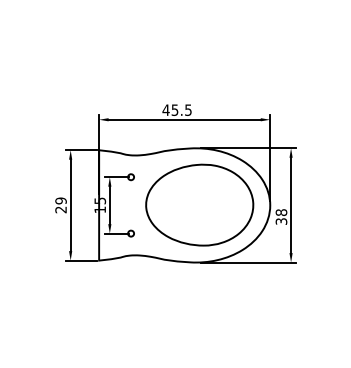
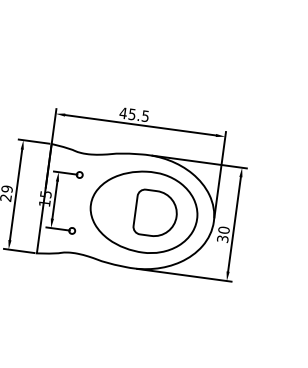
part: (211, 205) -> (155, 213), added
text: (281, 212) -> (224, 230), 38 -> 30

